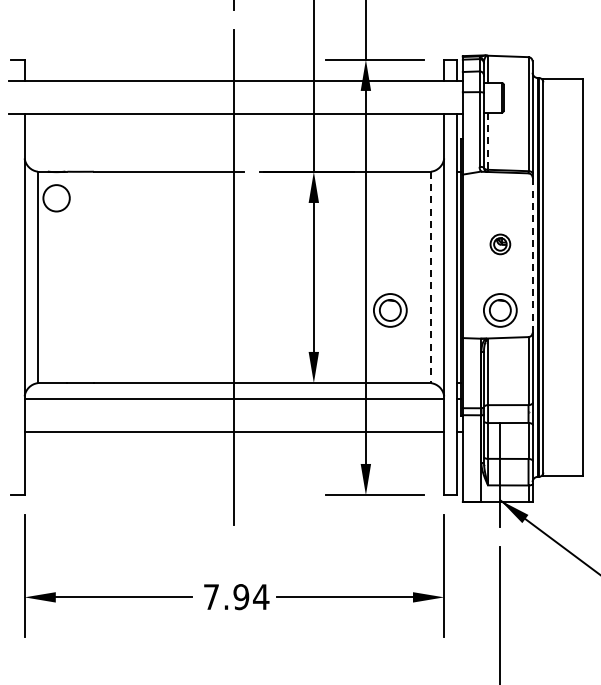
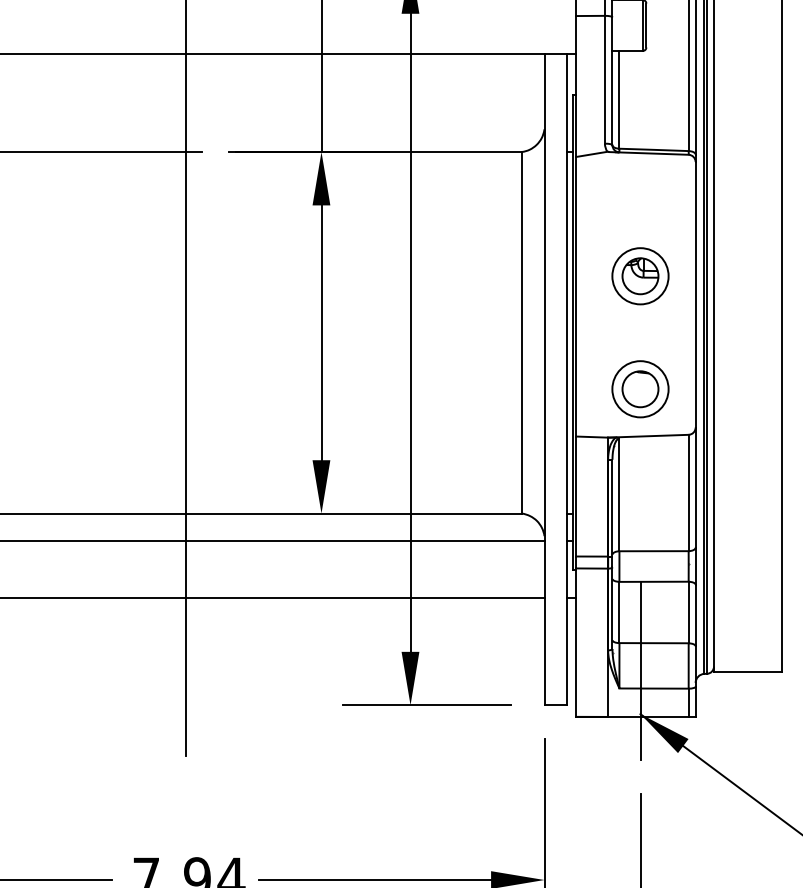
line: (488, 141) -> (620, 100), dashed -> solid
part: (500, 244) -> (640, 276), size x1.67
line: (532, 255) -> (695, 295), dashed -> solid
line: (431, 277) -> (522, 332), dashed -> solid
part: (390, 310) -> (452, 389), removed

